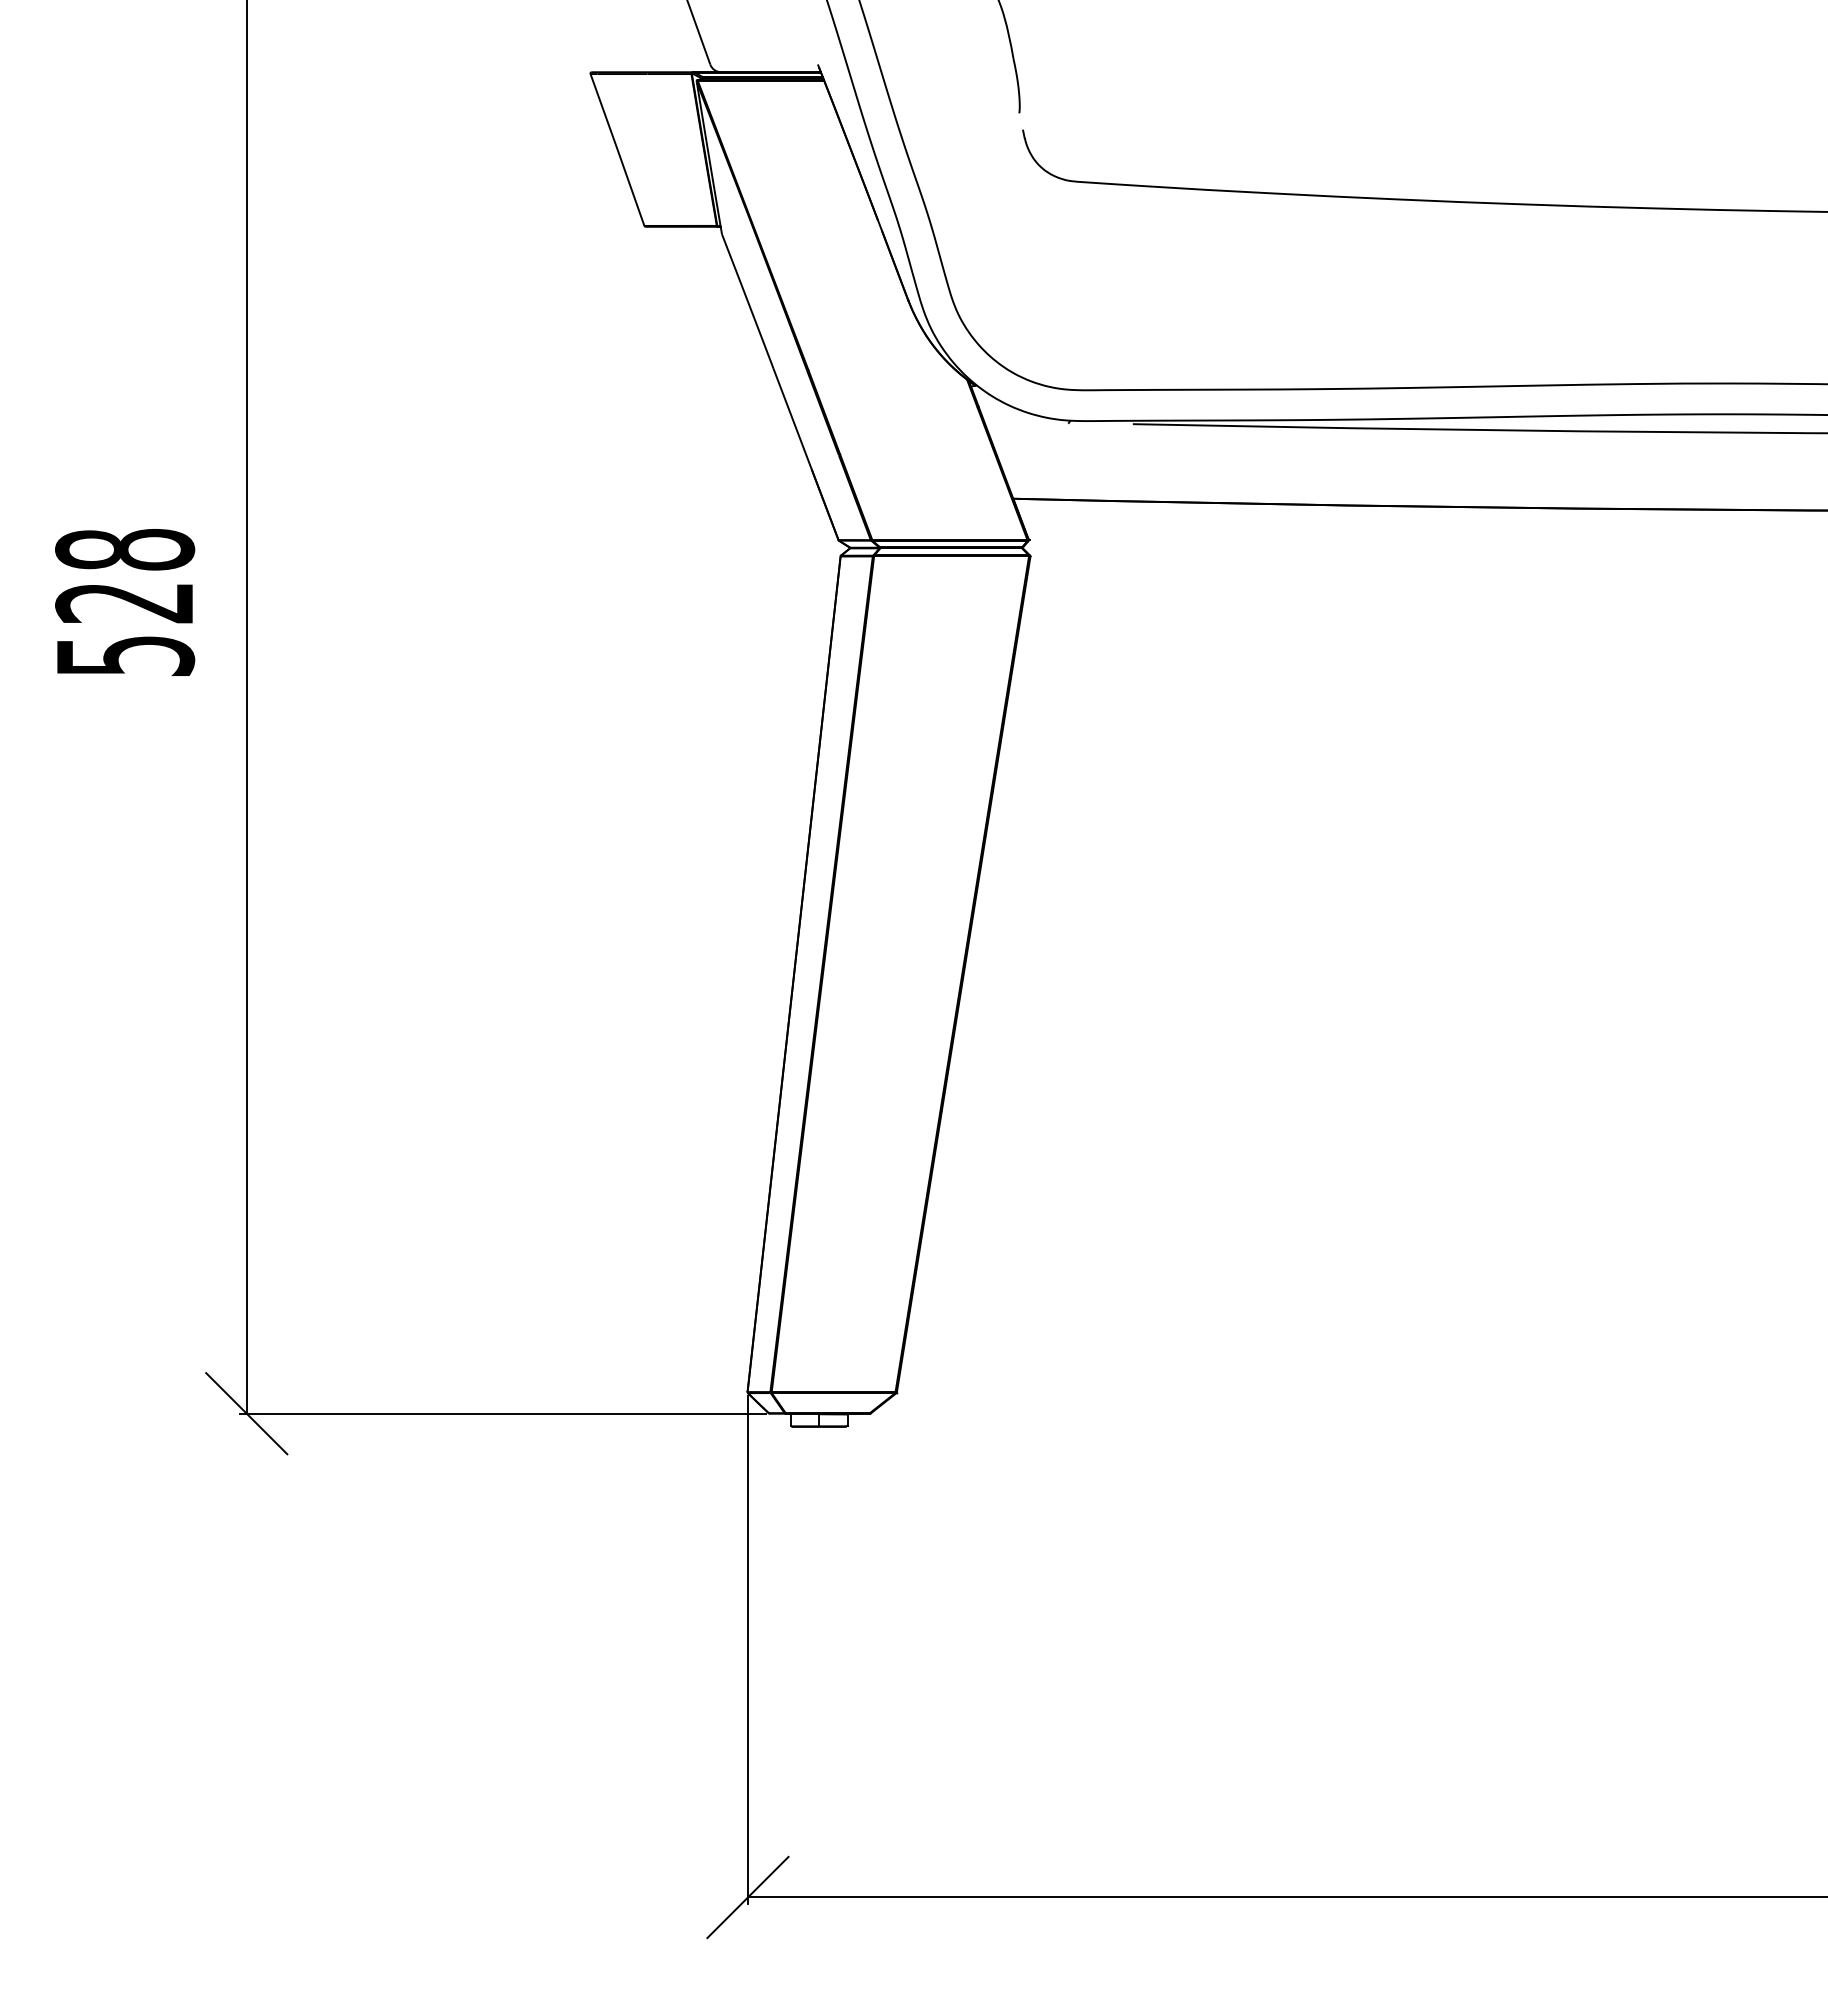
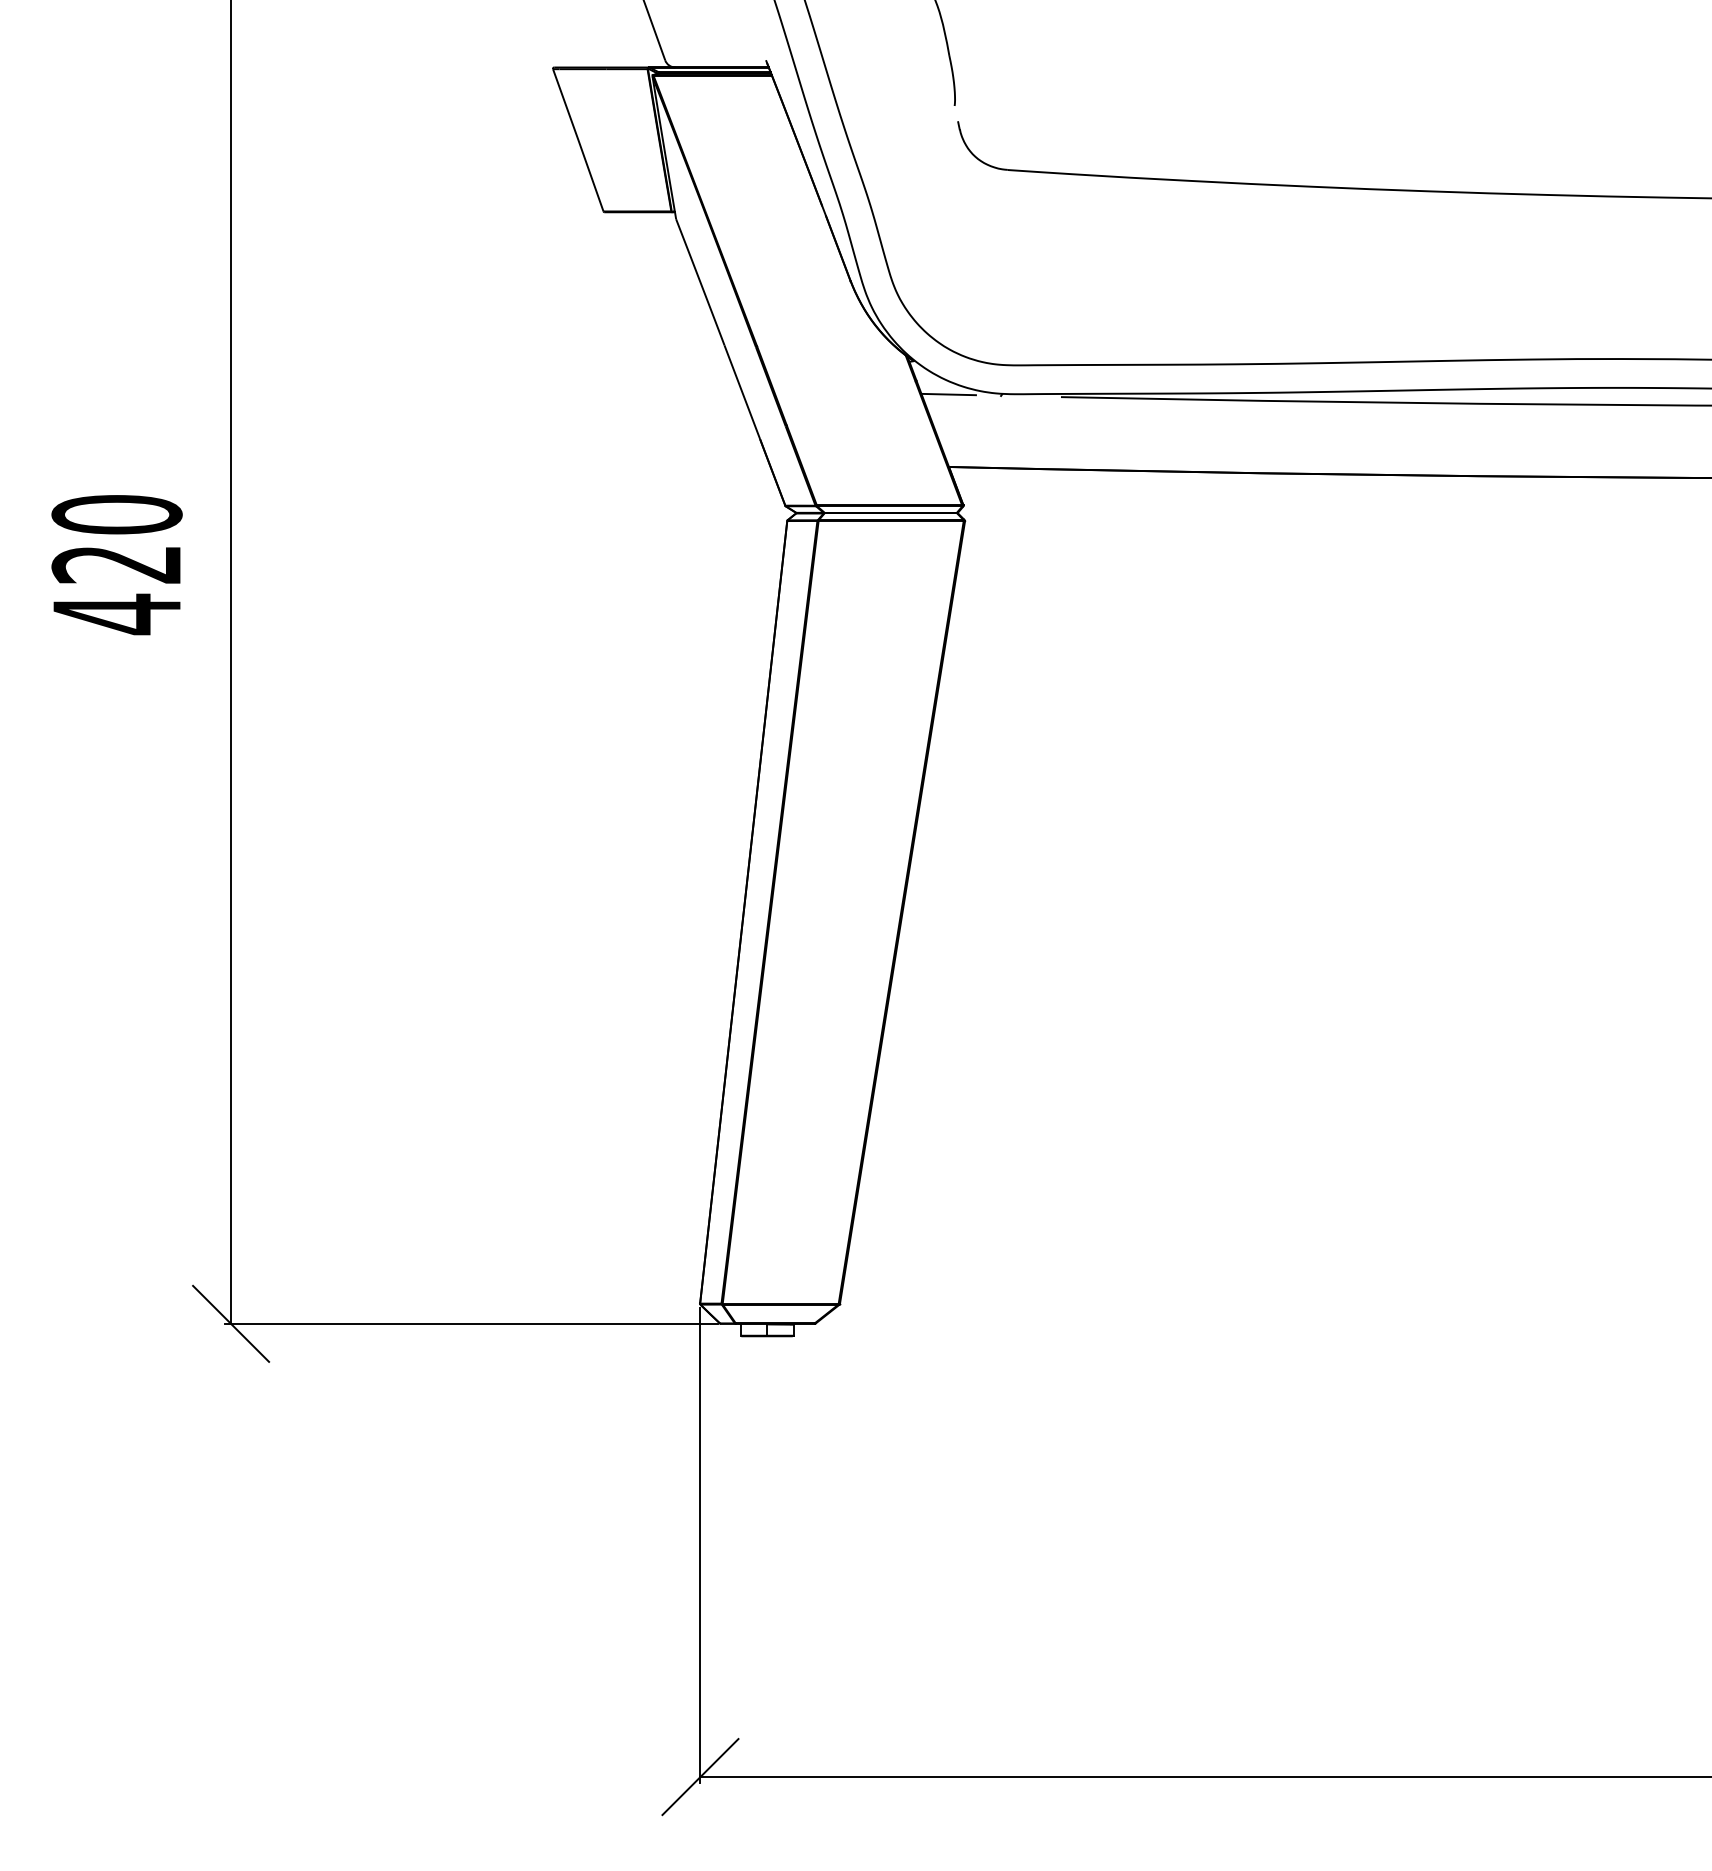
line: (1012, 421) -> (948, 394), added
text: (125, 603) -> (117, 565), 528 -> 420

